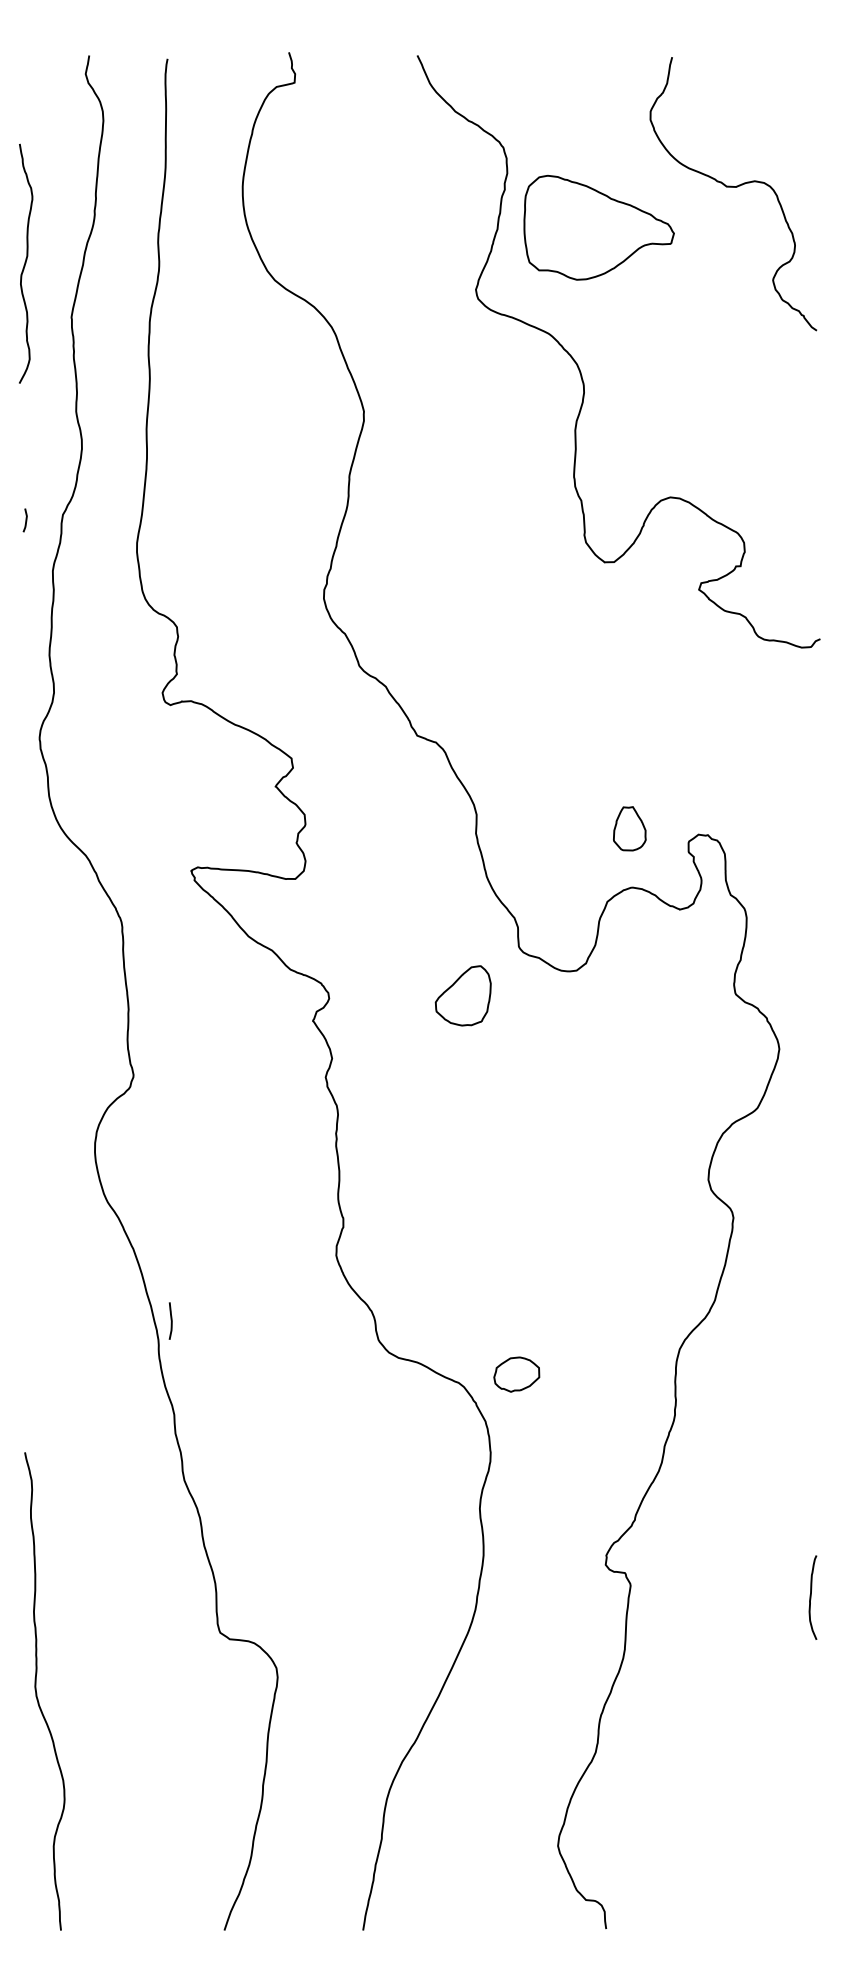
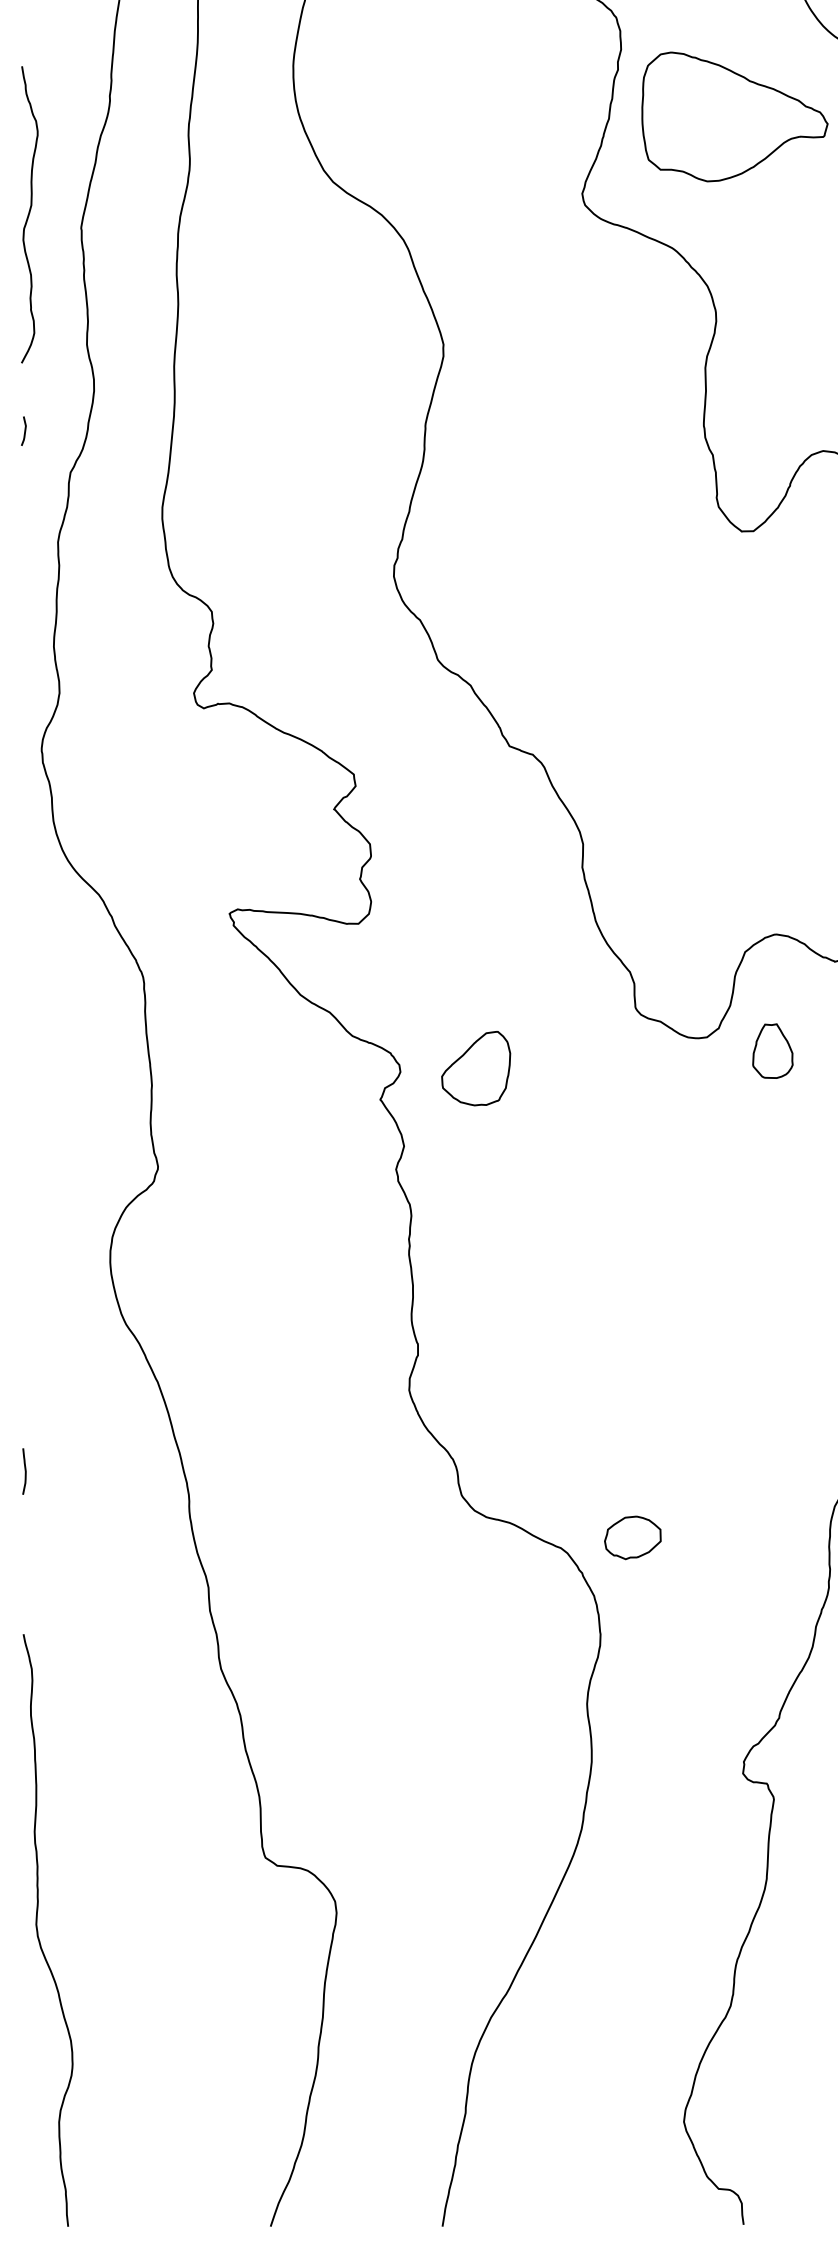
curve: (26, 263) -> (30, 214), moved
line: (25, 520) -> (24, 431), moved
part: (629, 828) -> (772, 1050), moved
part: (462, 995) -> (475, 1068), moved
curve: (170, 1320) -> (24, 1470), moved

